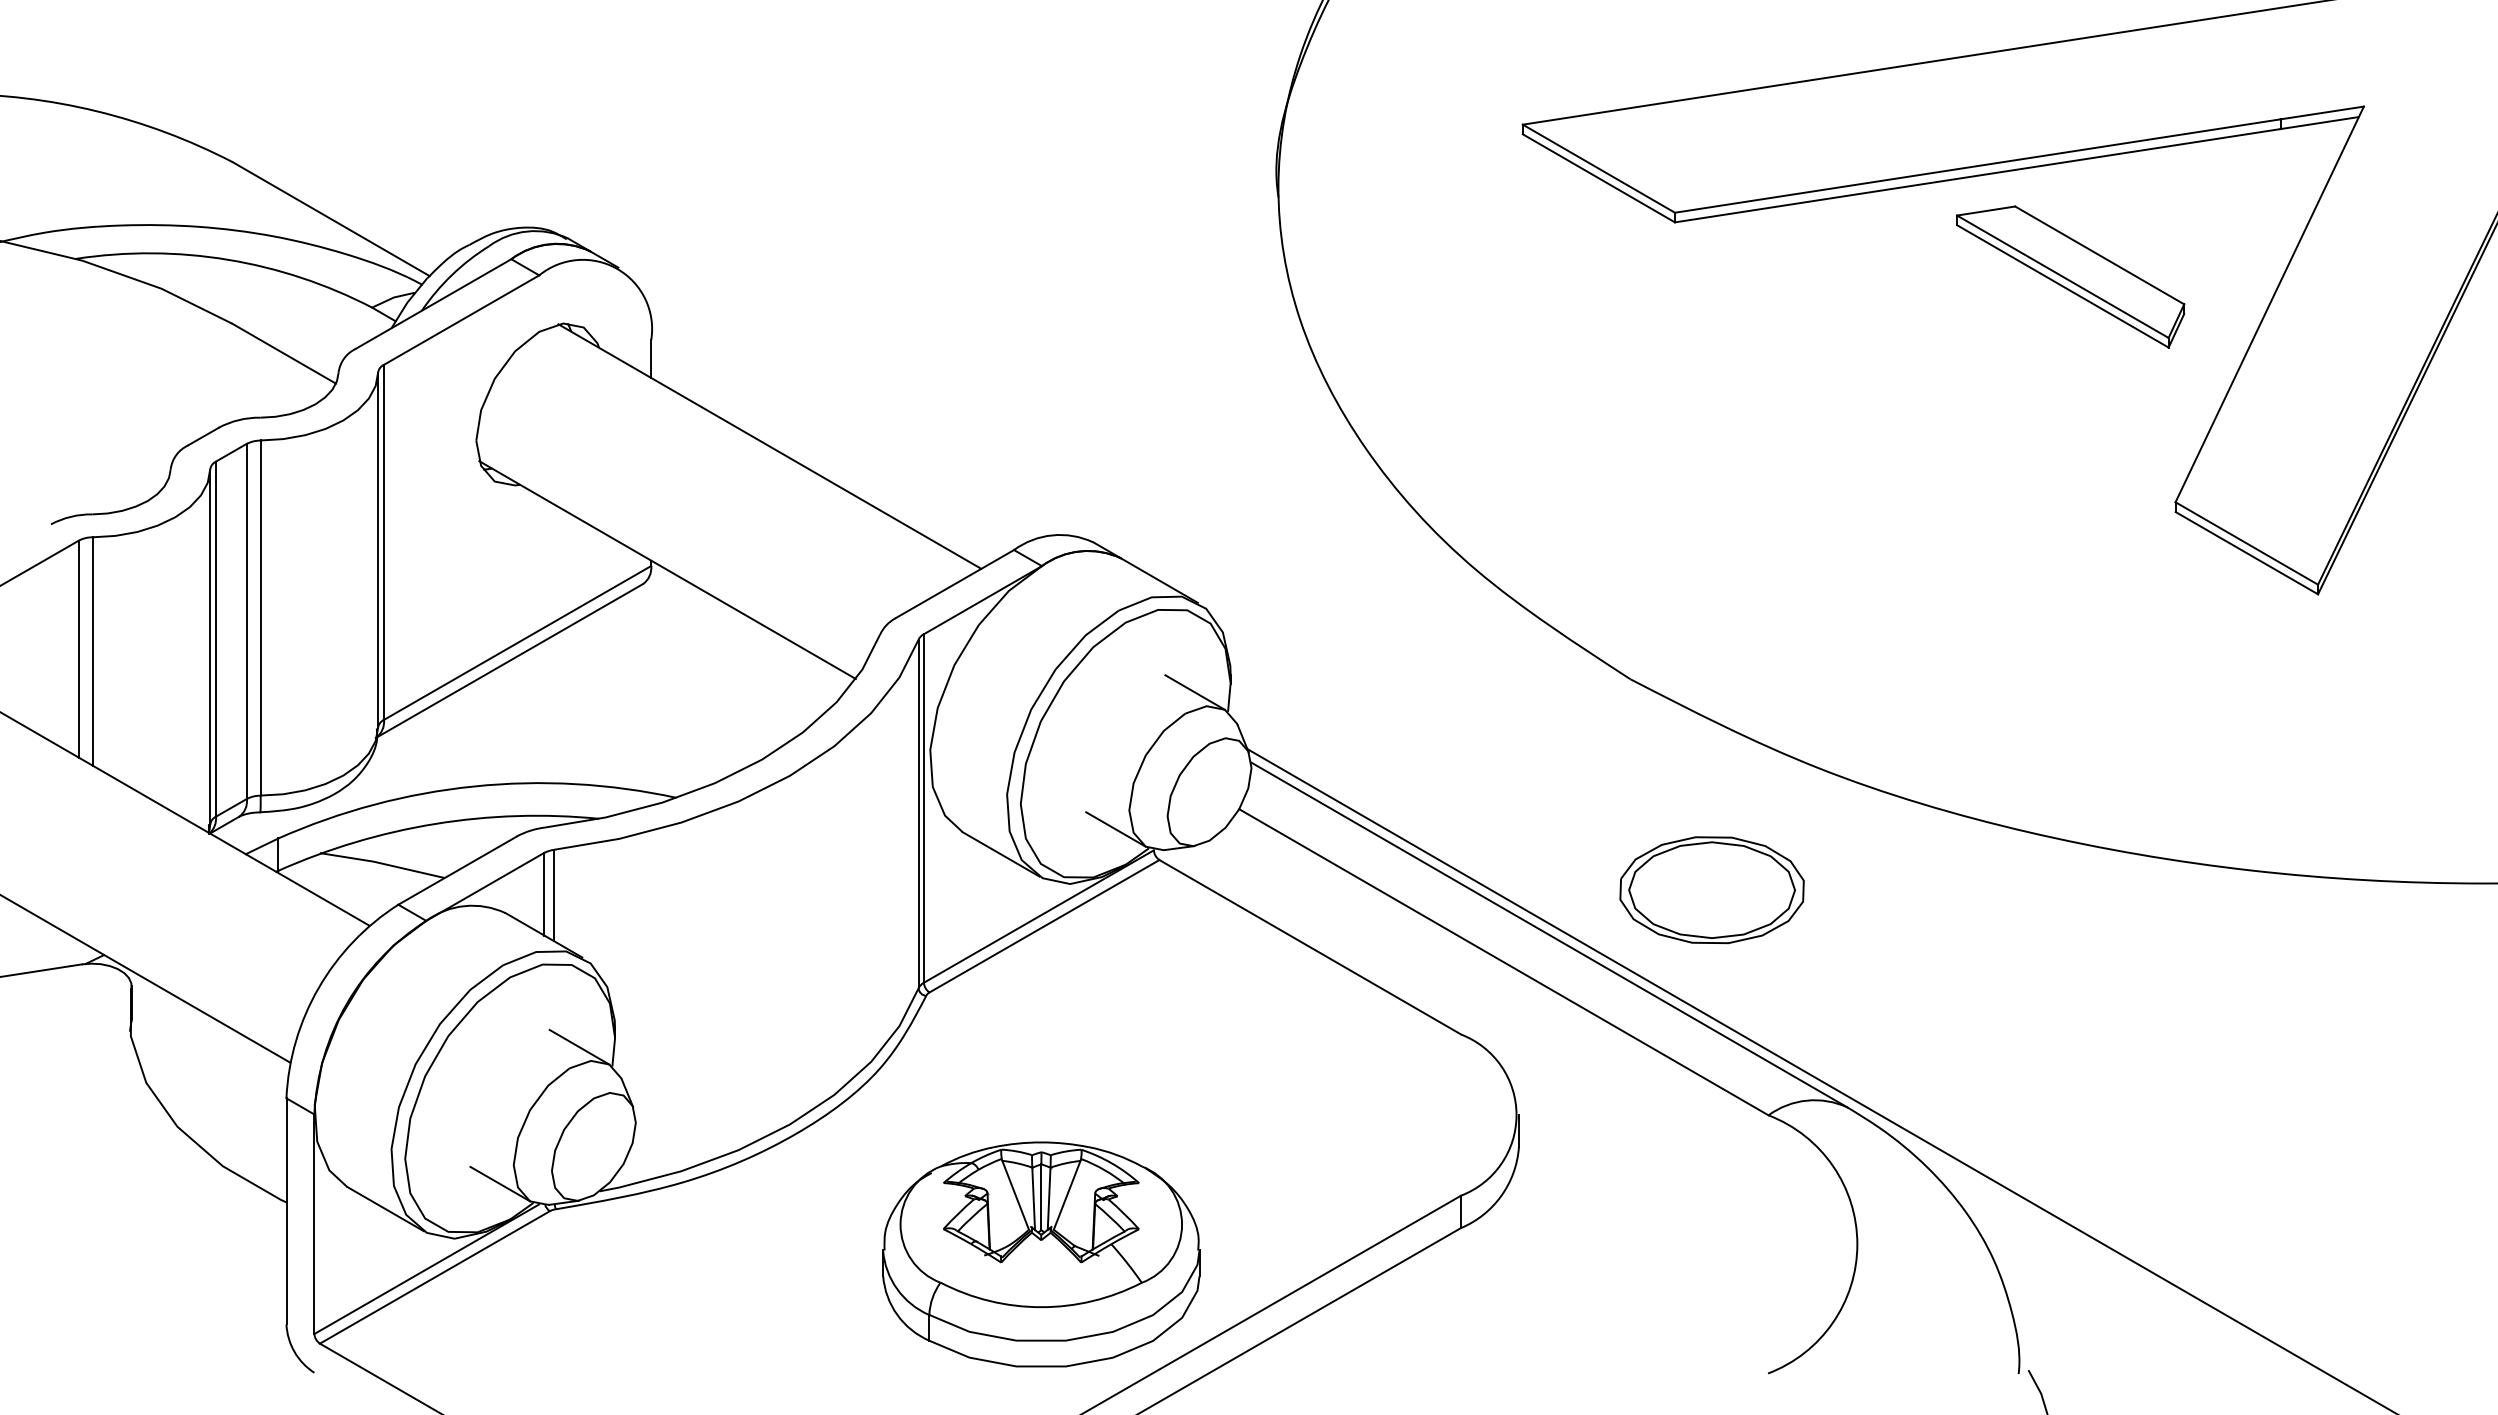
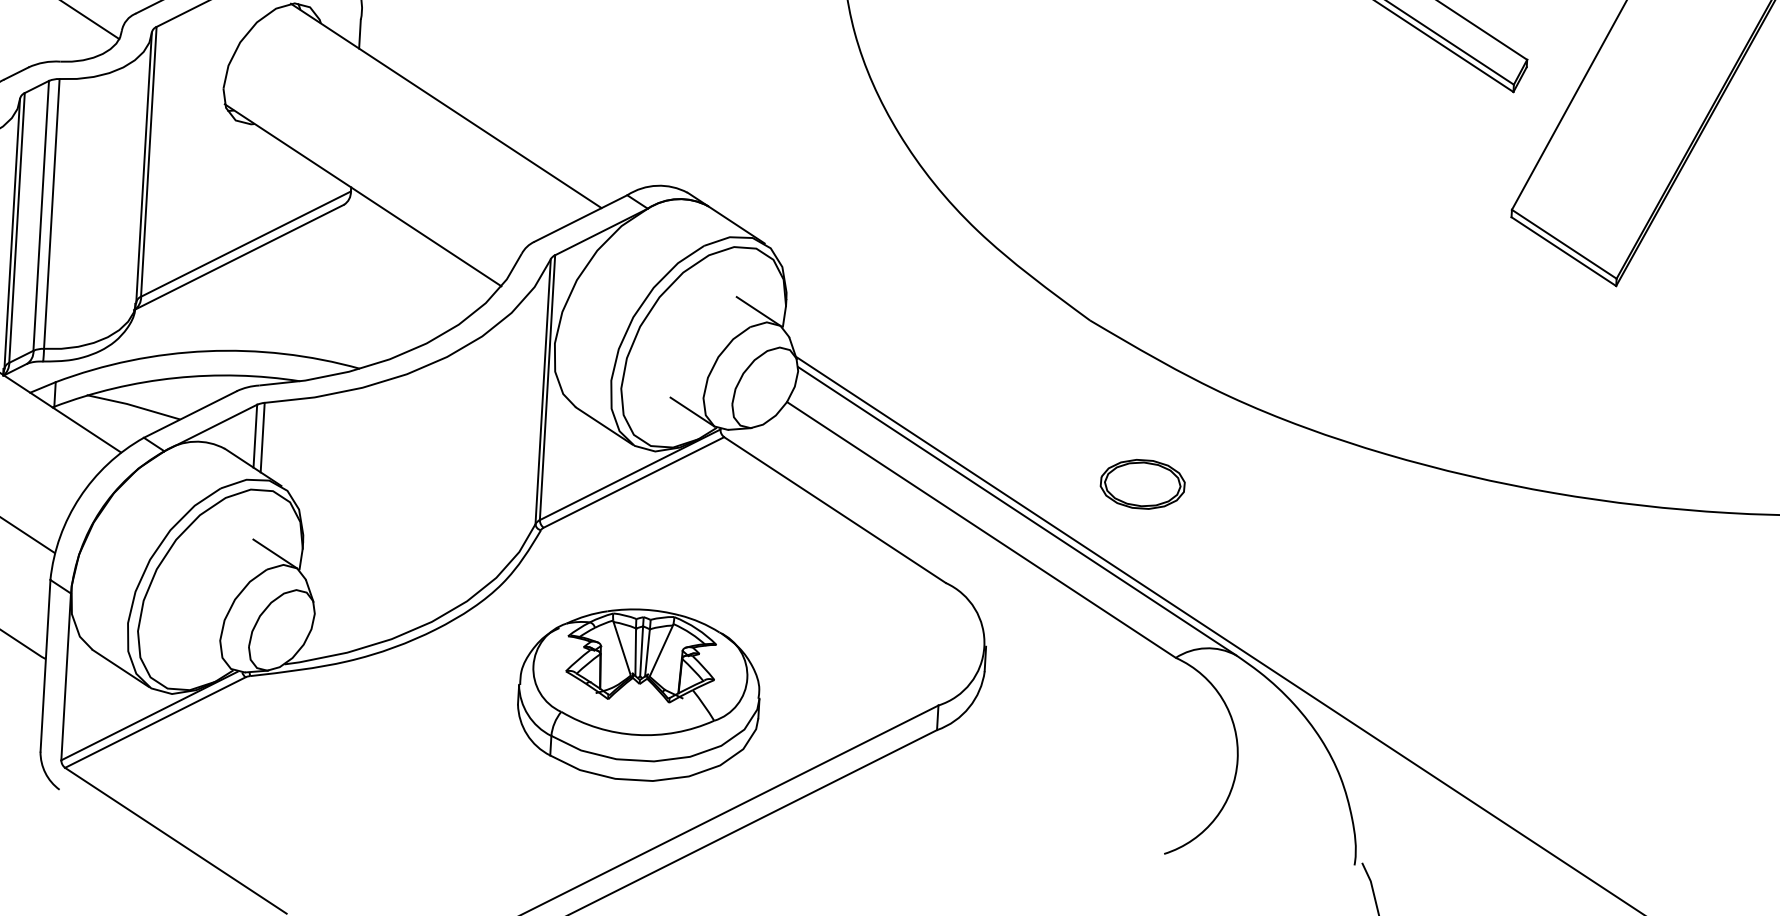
part: (1711, 890) -> (1142, 484), size x0.6
line: (500, 1183) -> (209, 654), removed
part: (1041, 1254) -> (639, 694), moved

